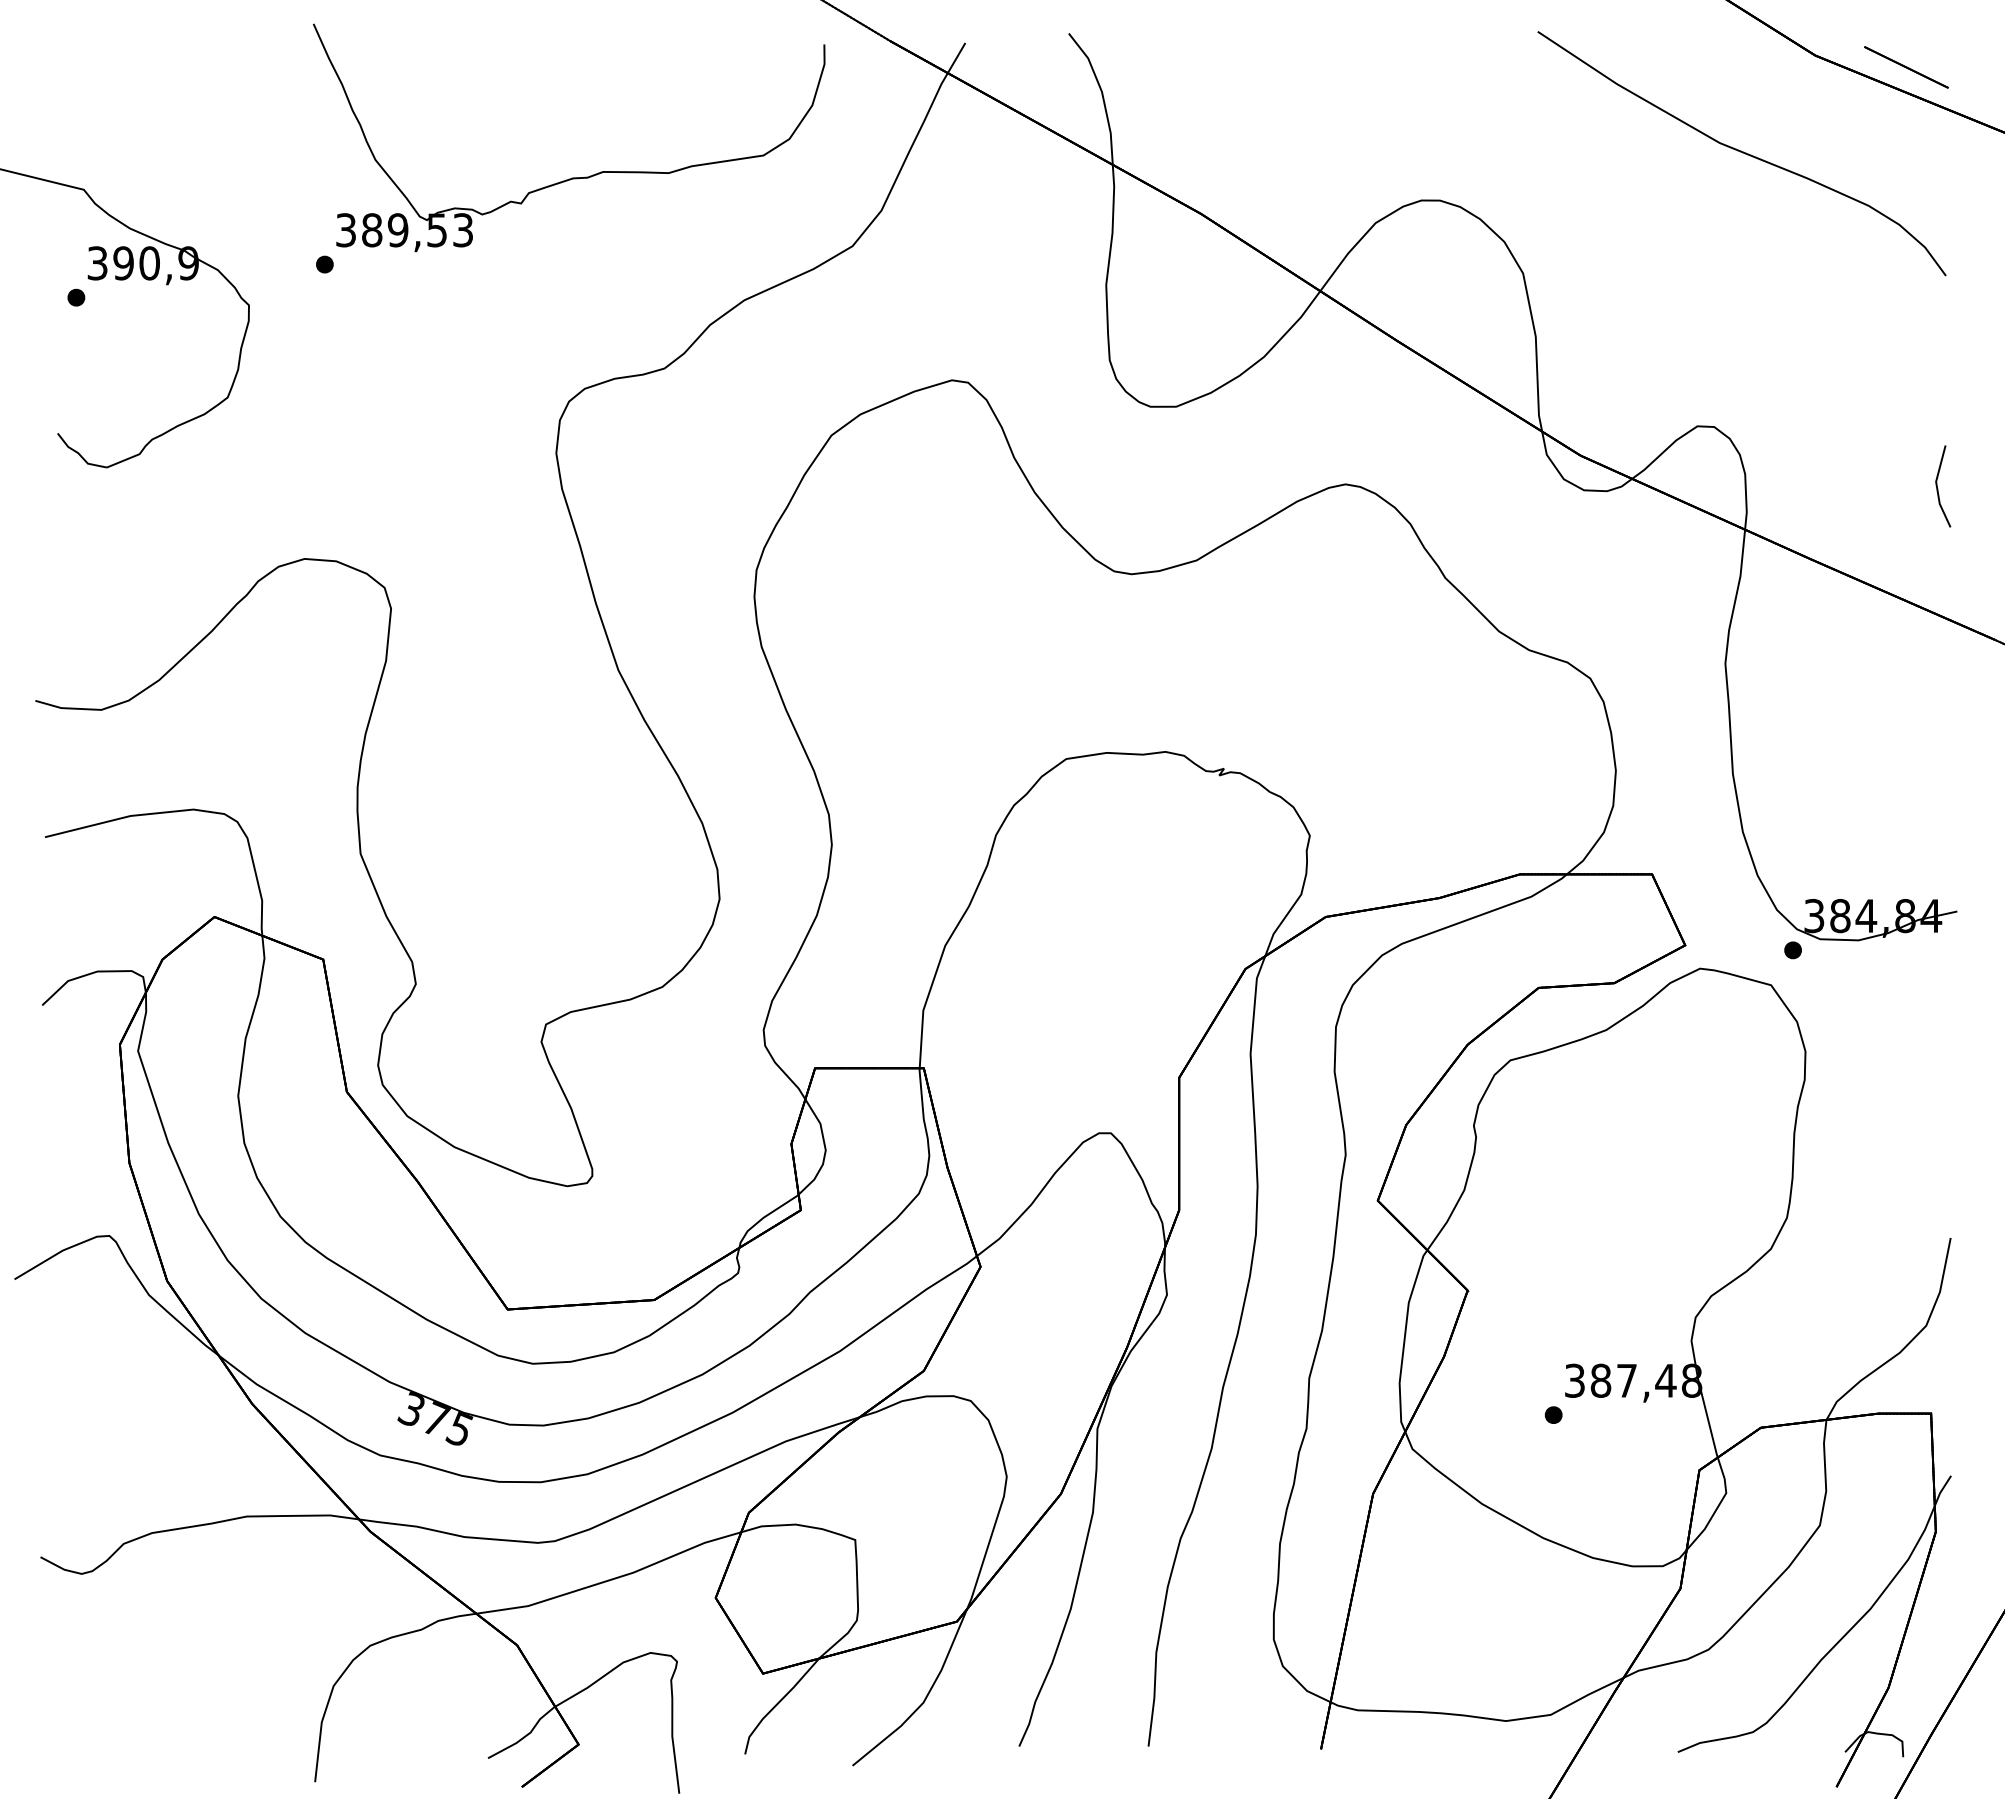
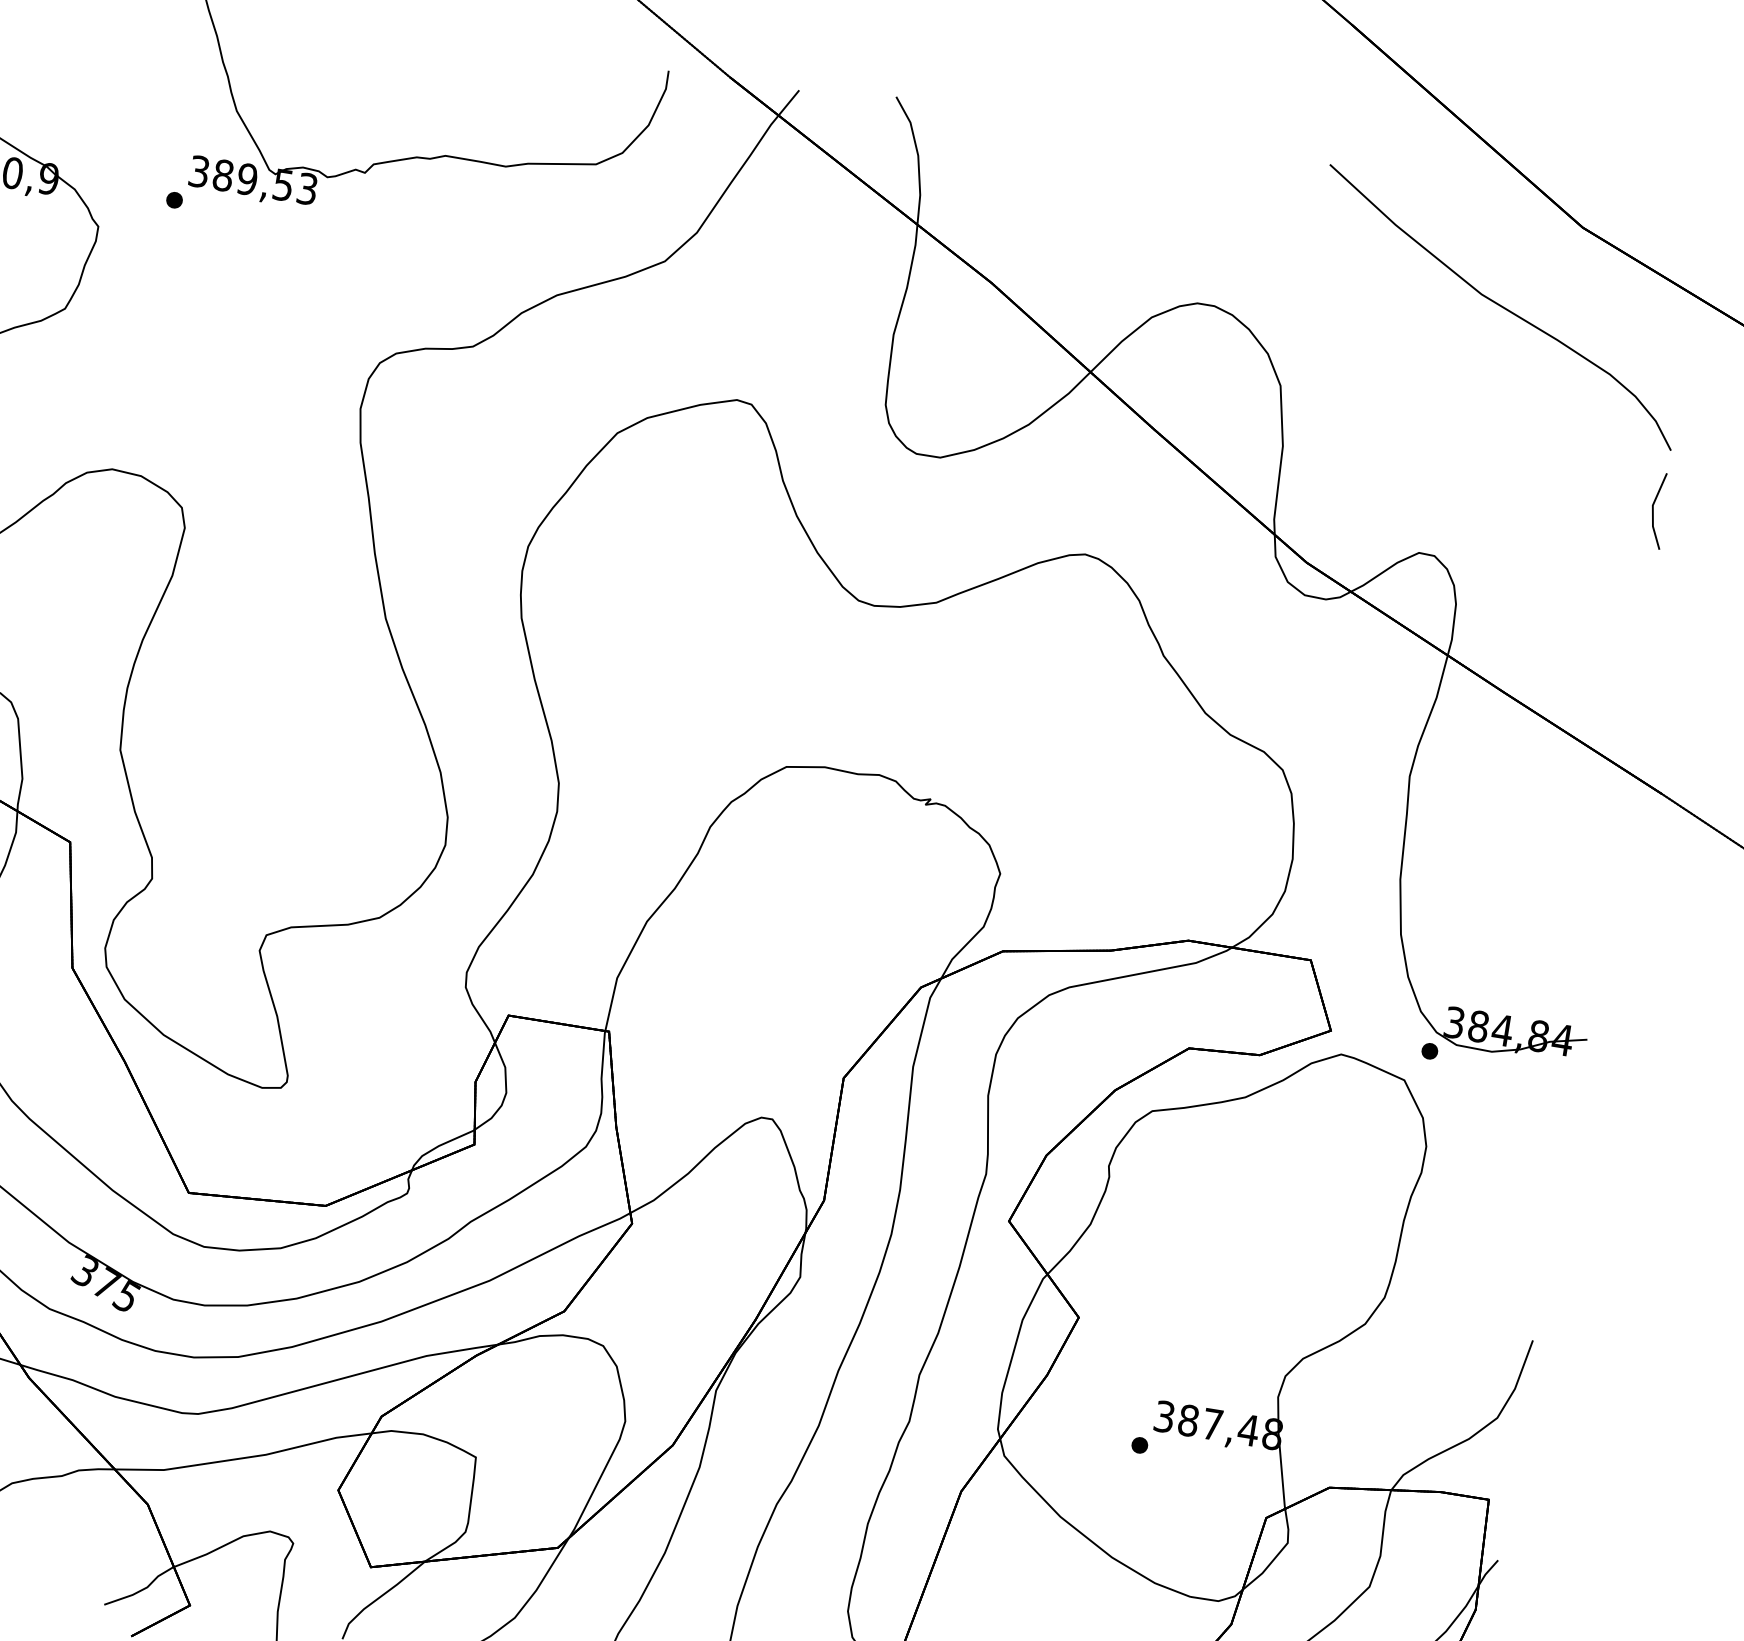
line: (1906, 67) -> (1665, 252), removed
line: (1938, 488) -> (1654, 512), moved

